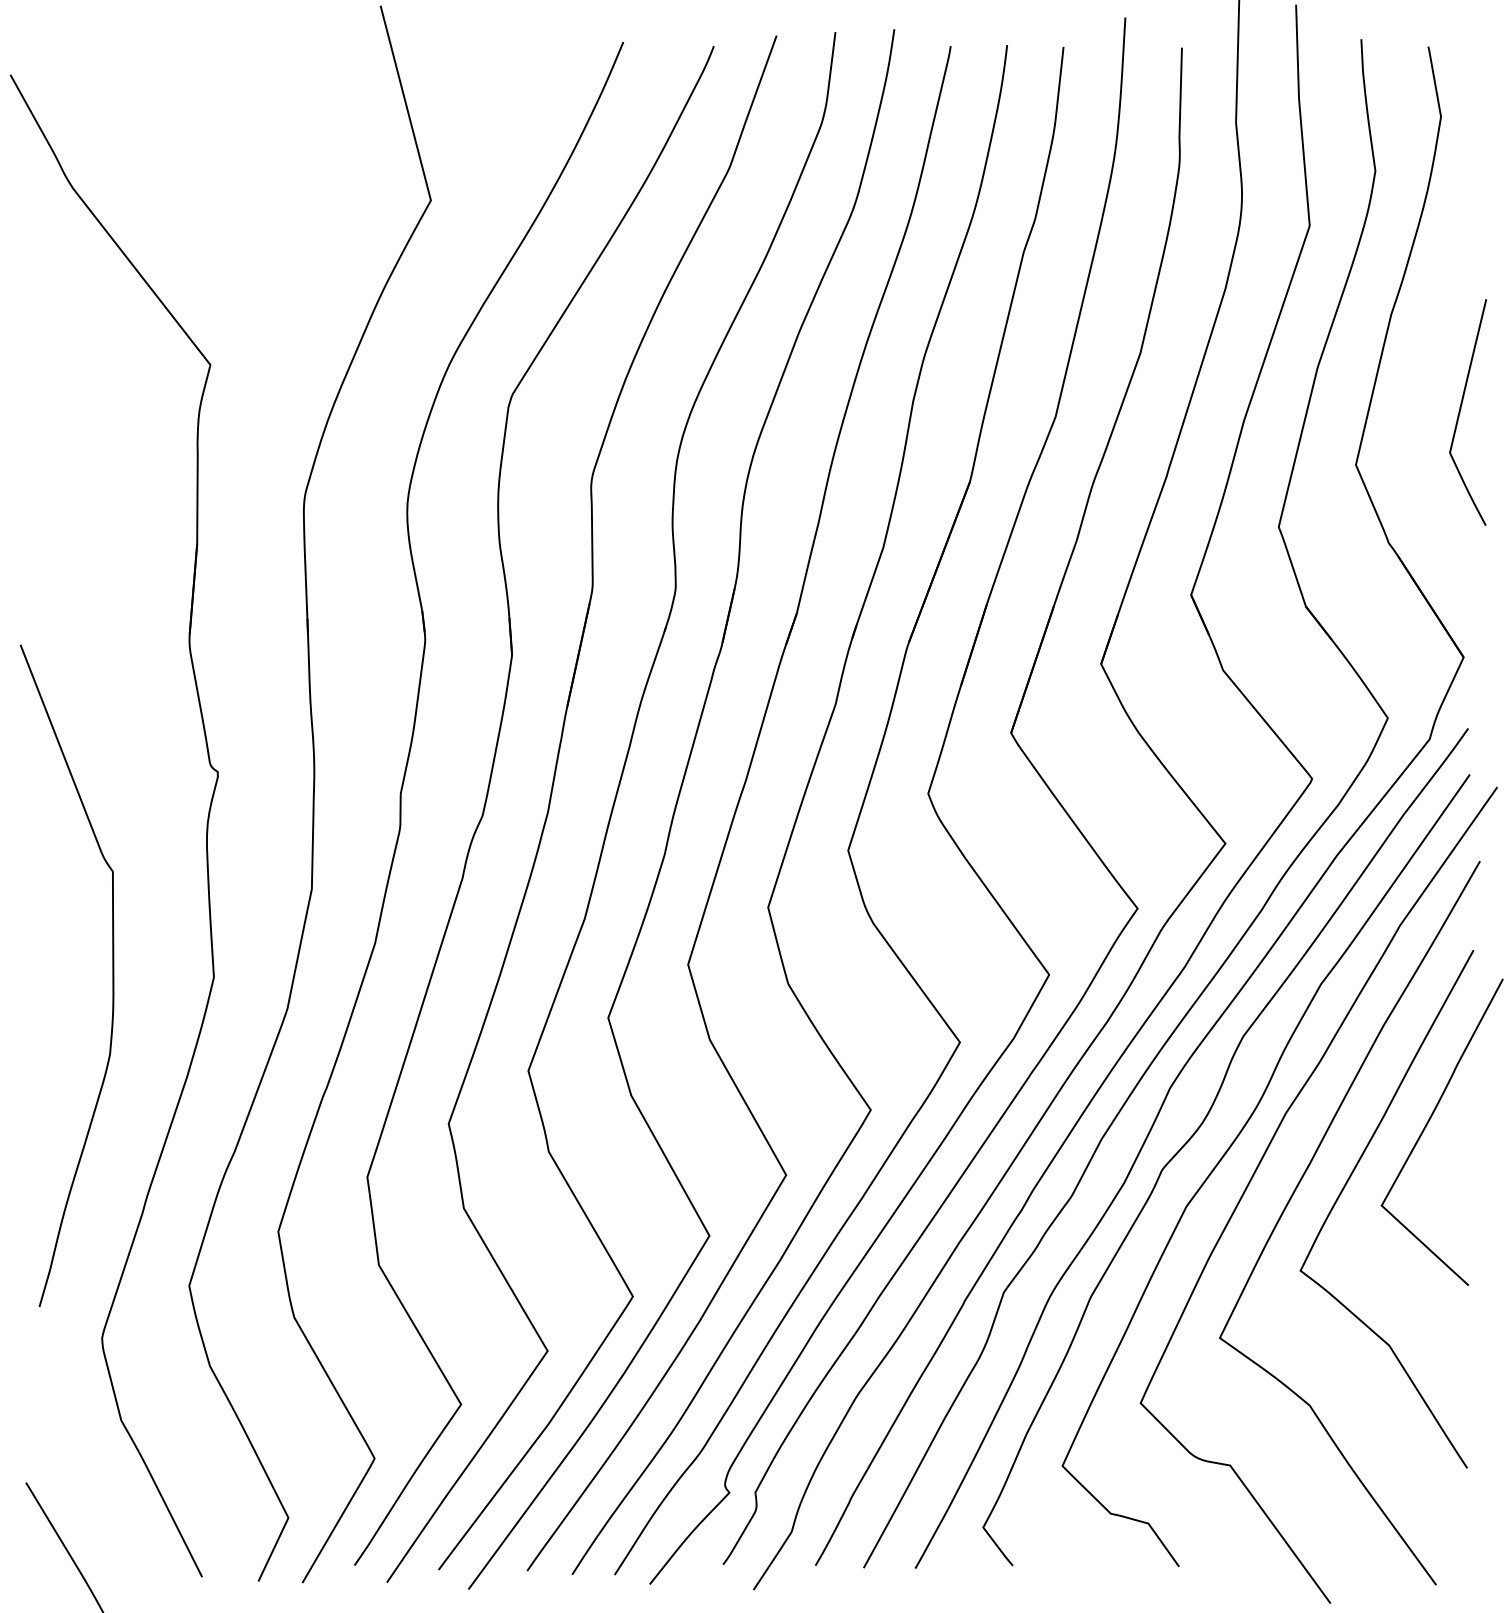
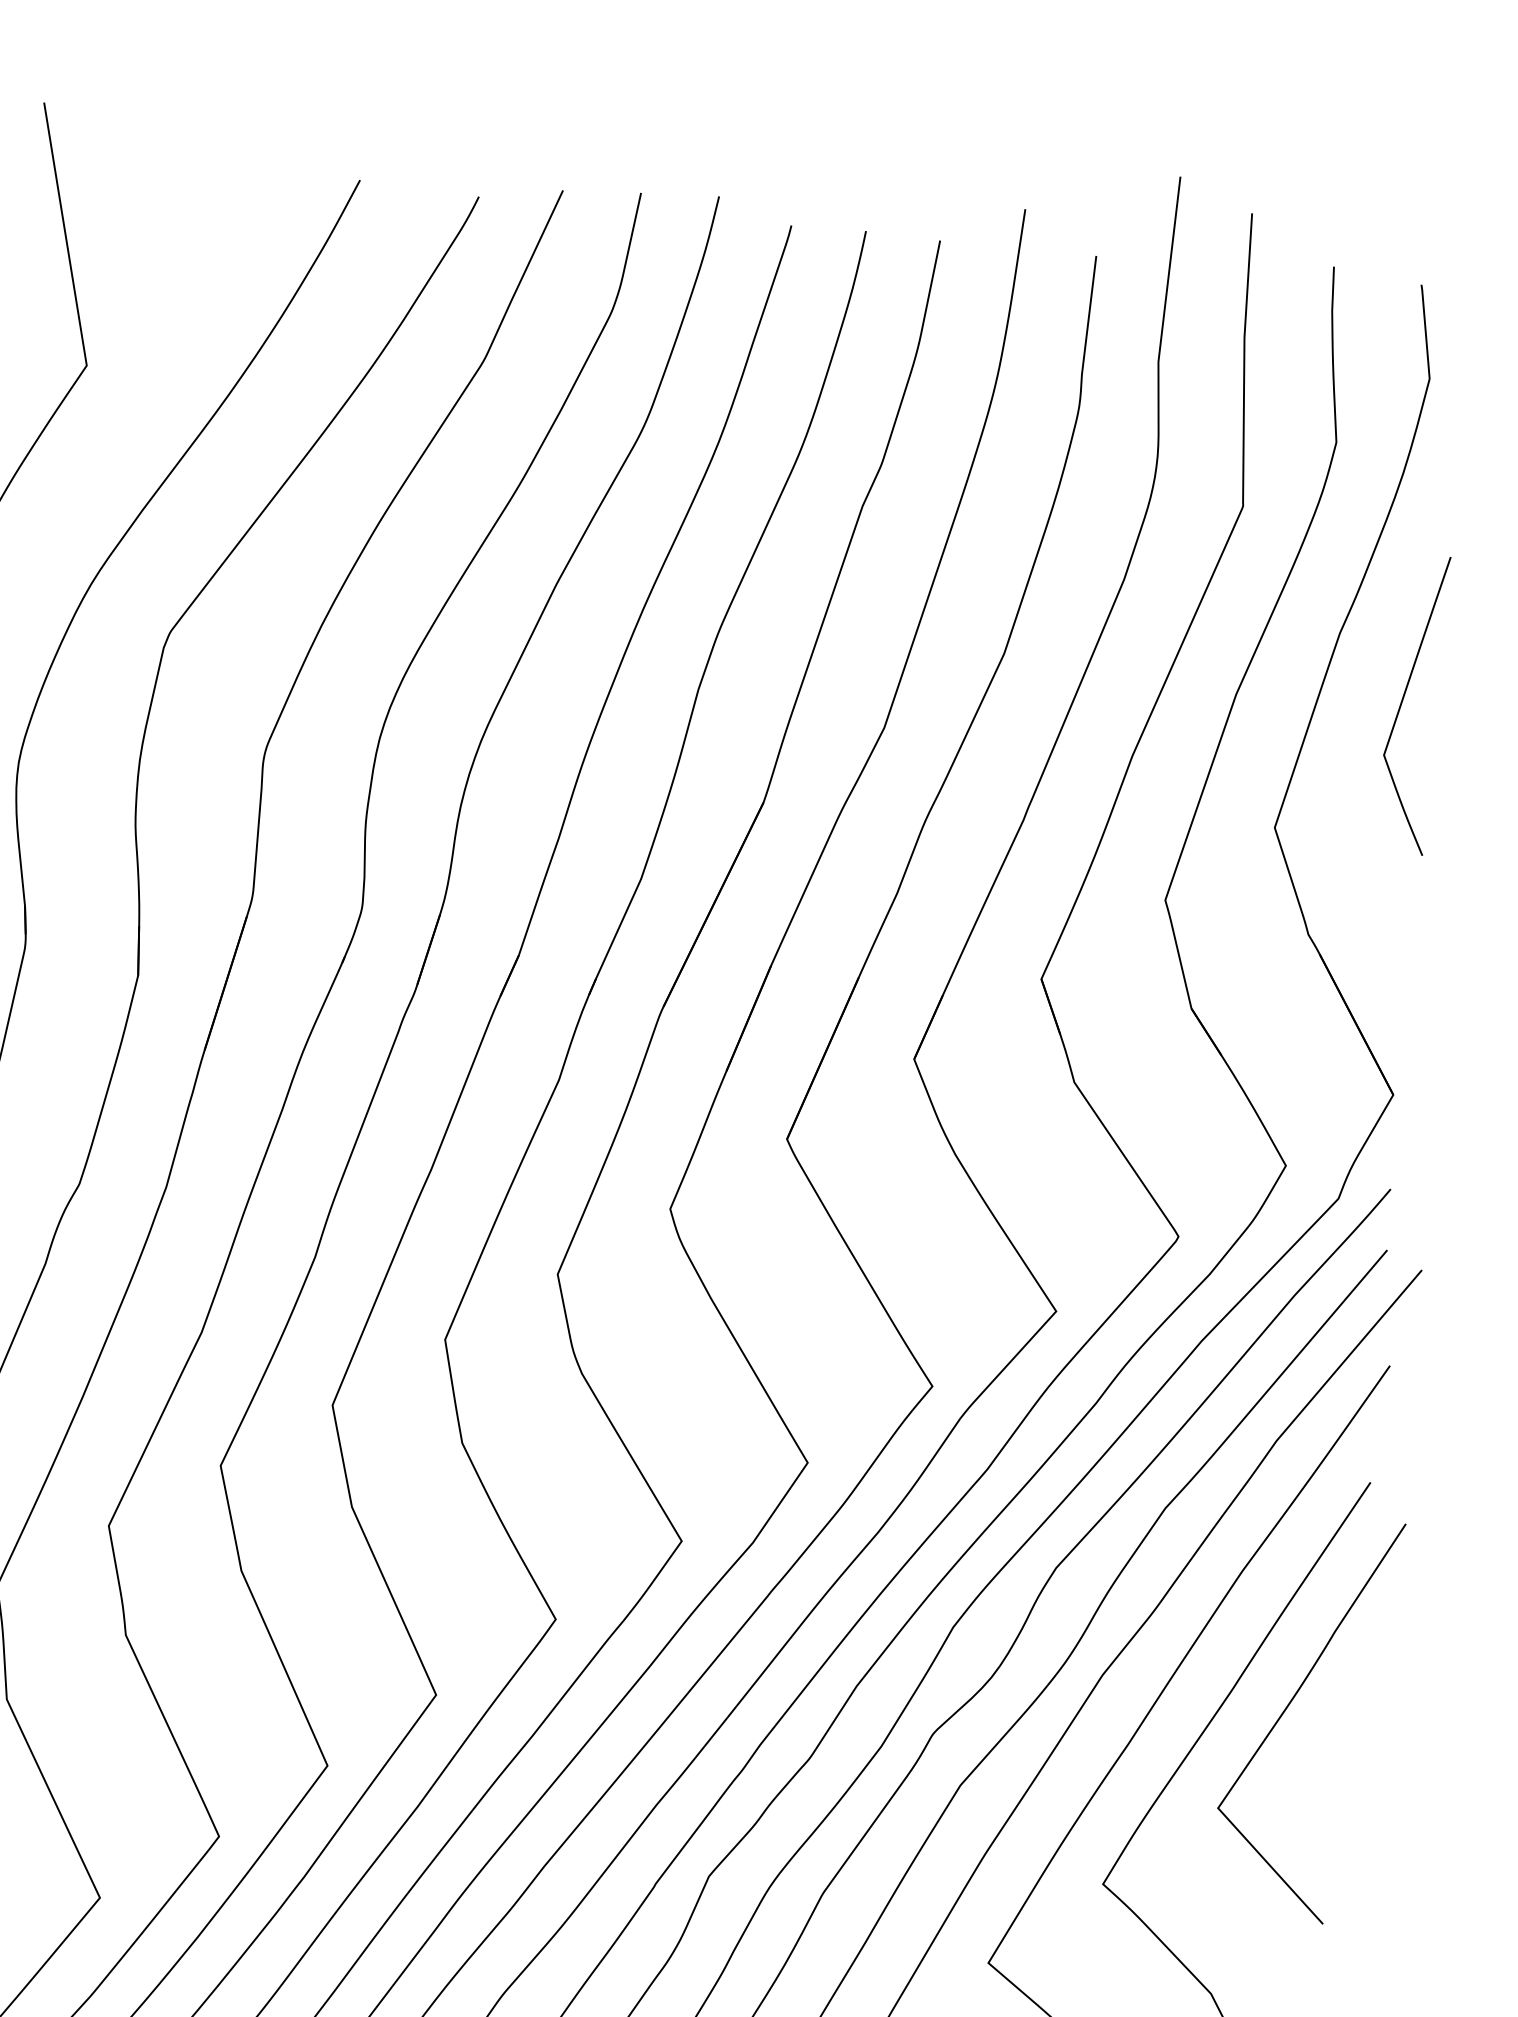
curve: (1461, 409) -> (1404, 699), moved

